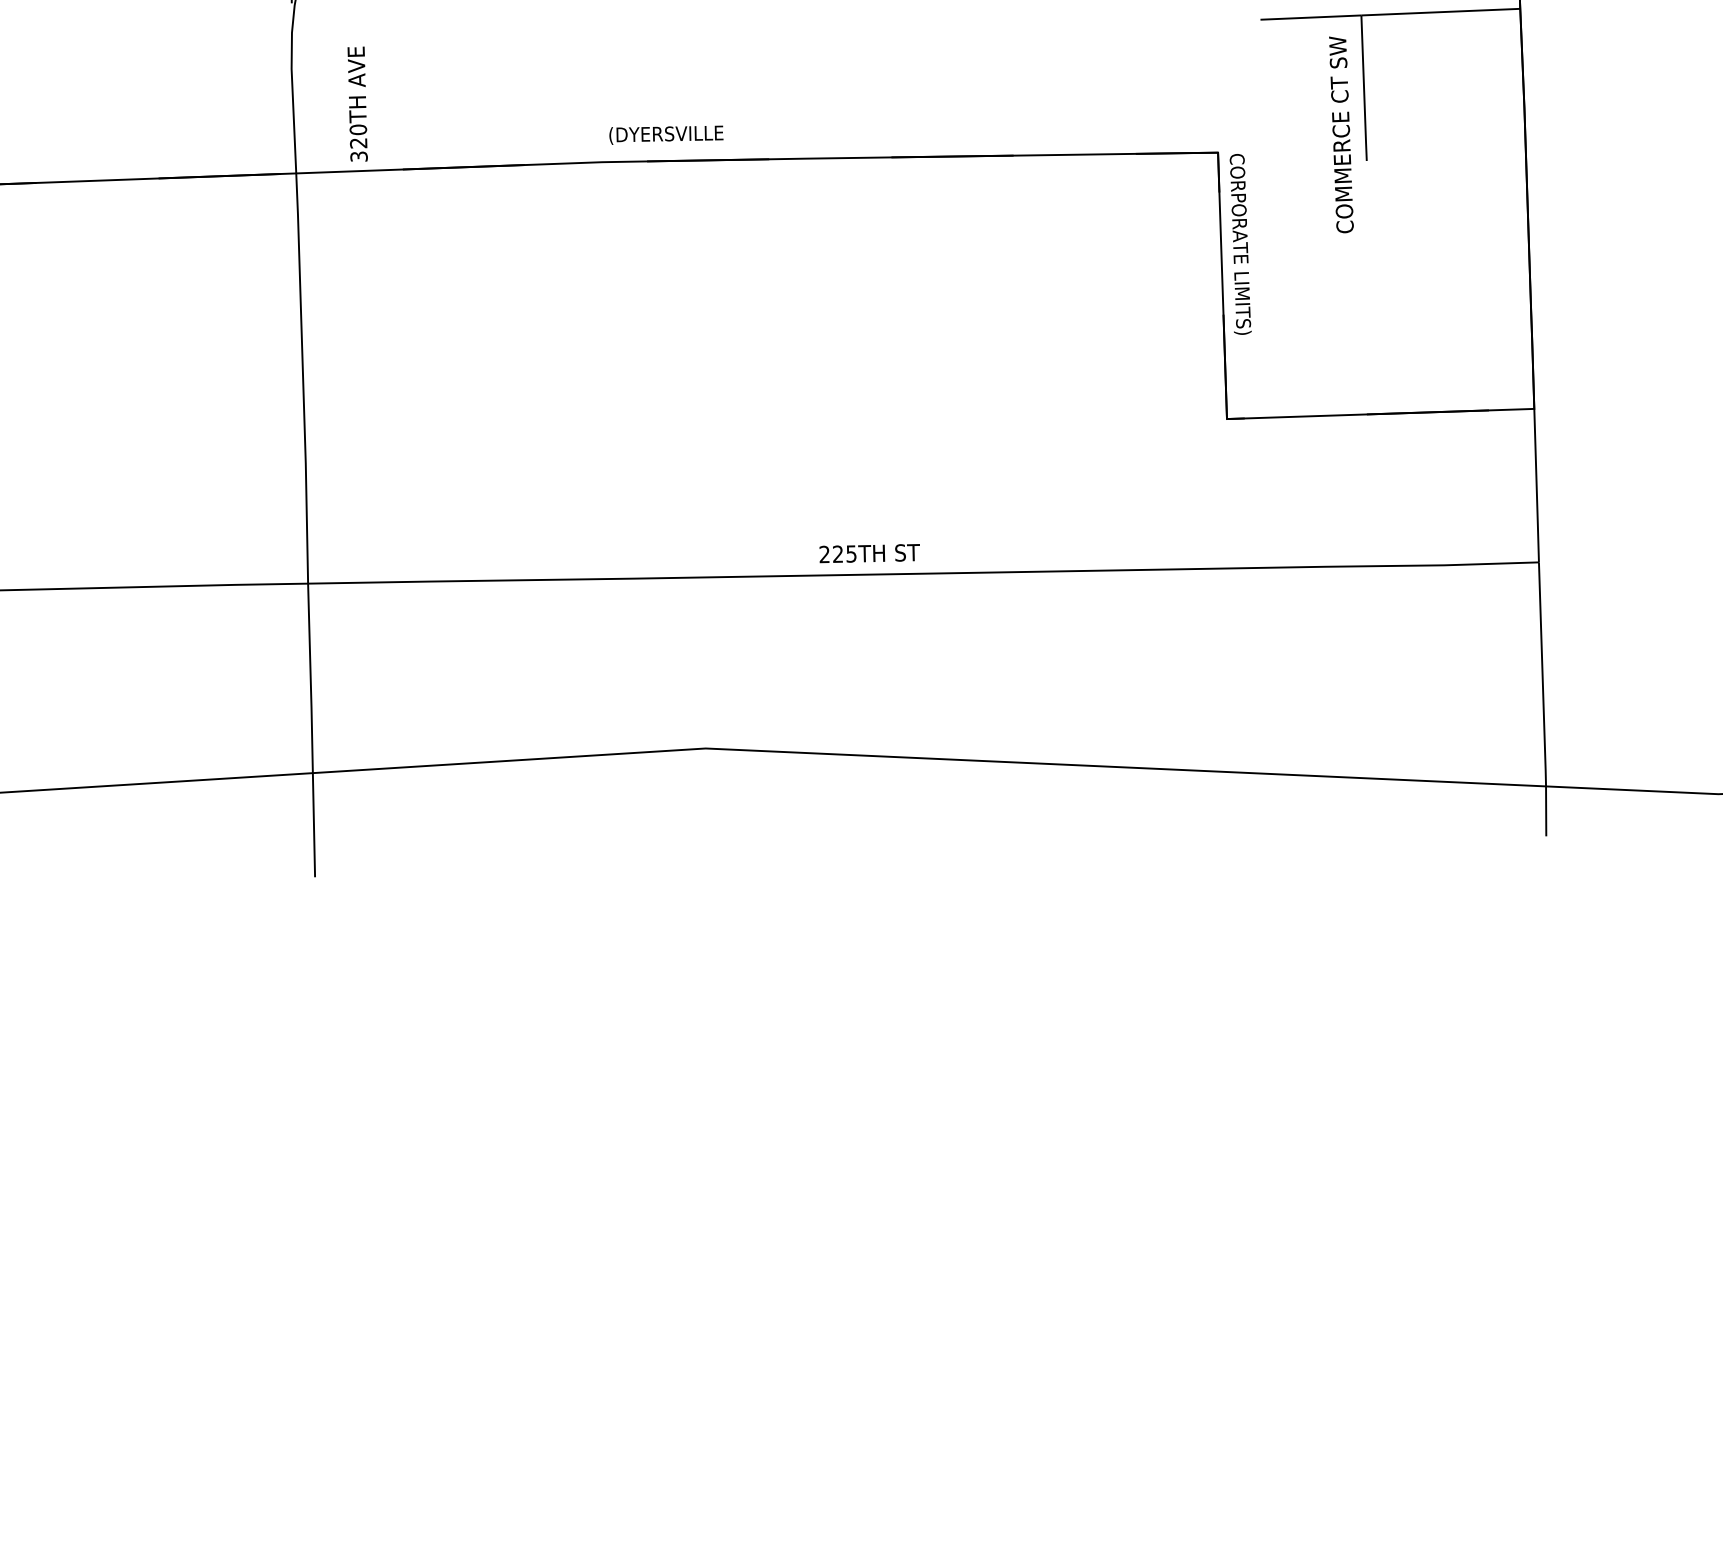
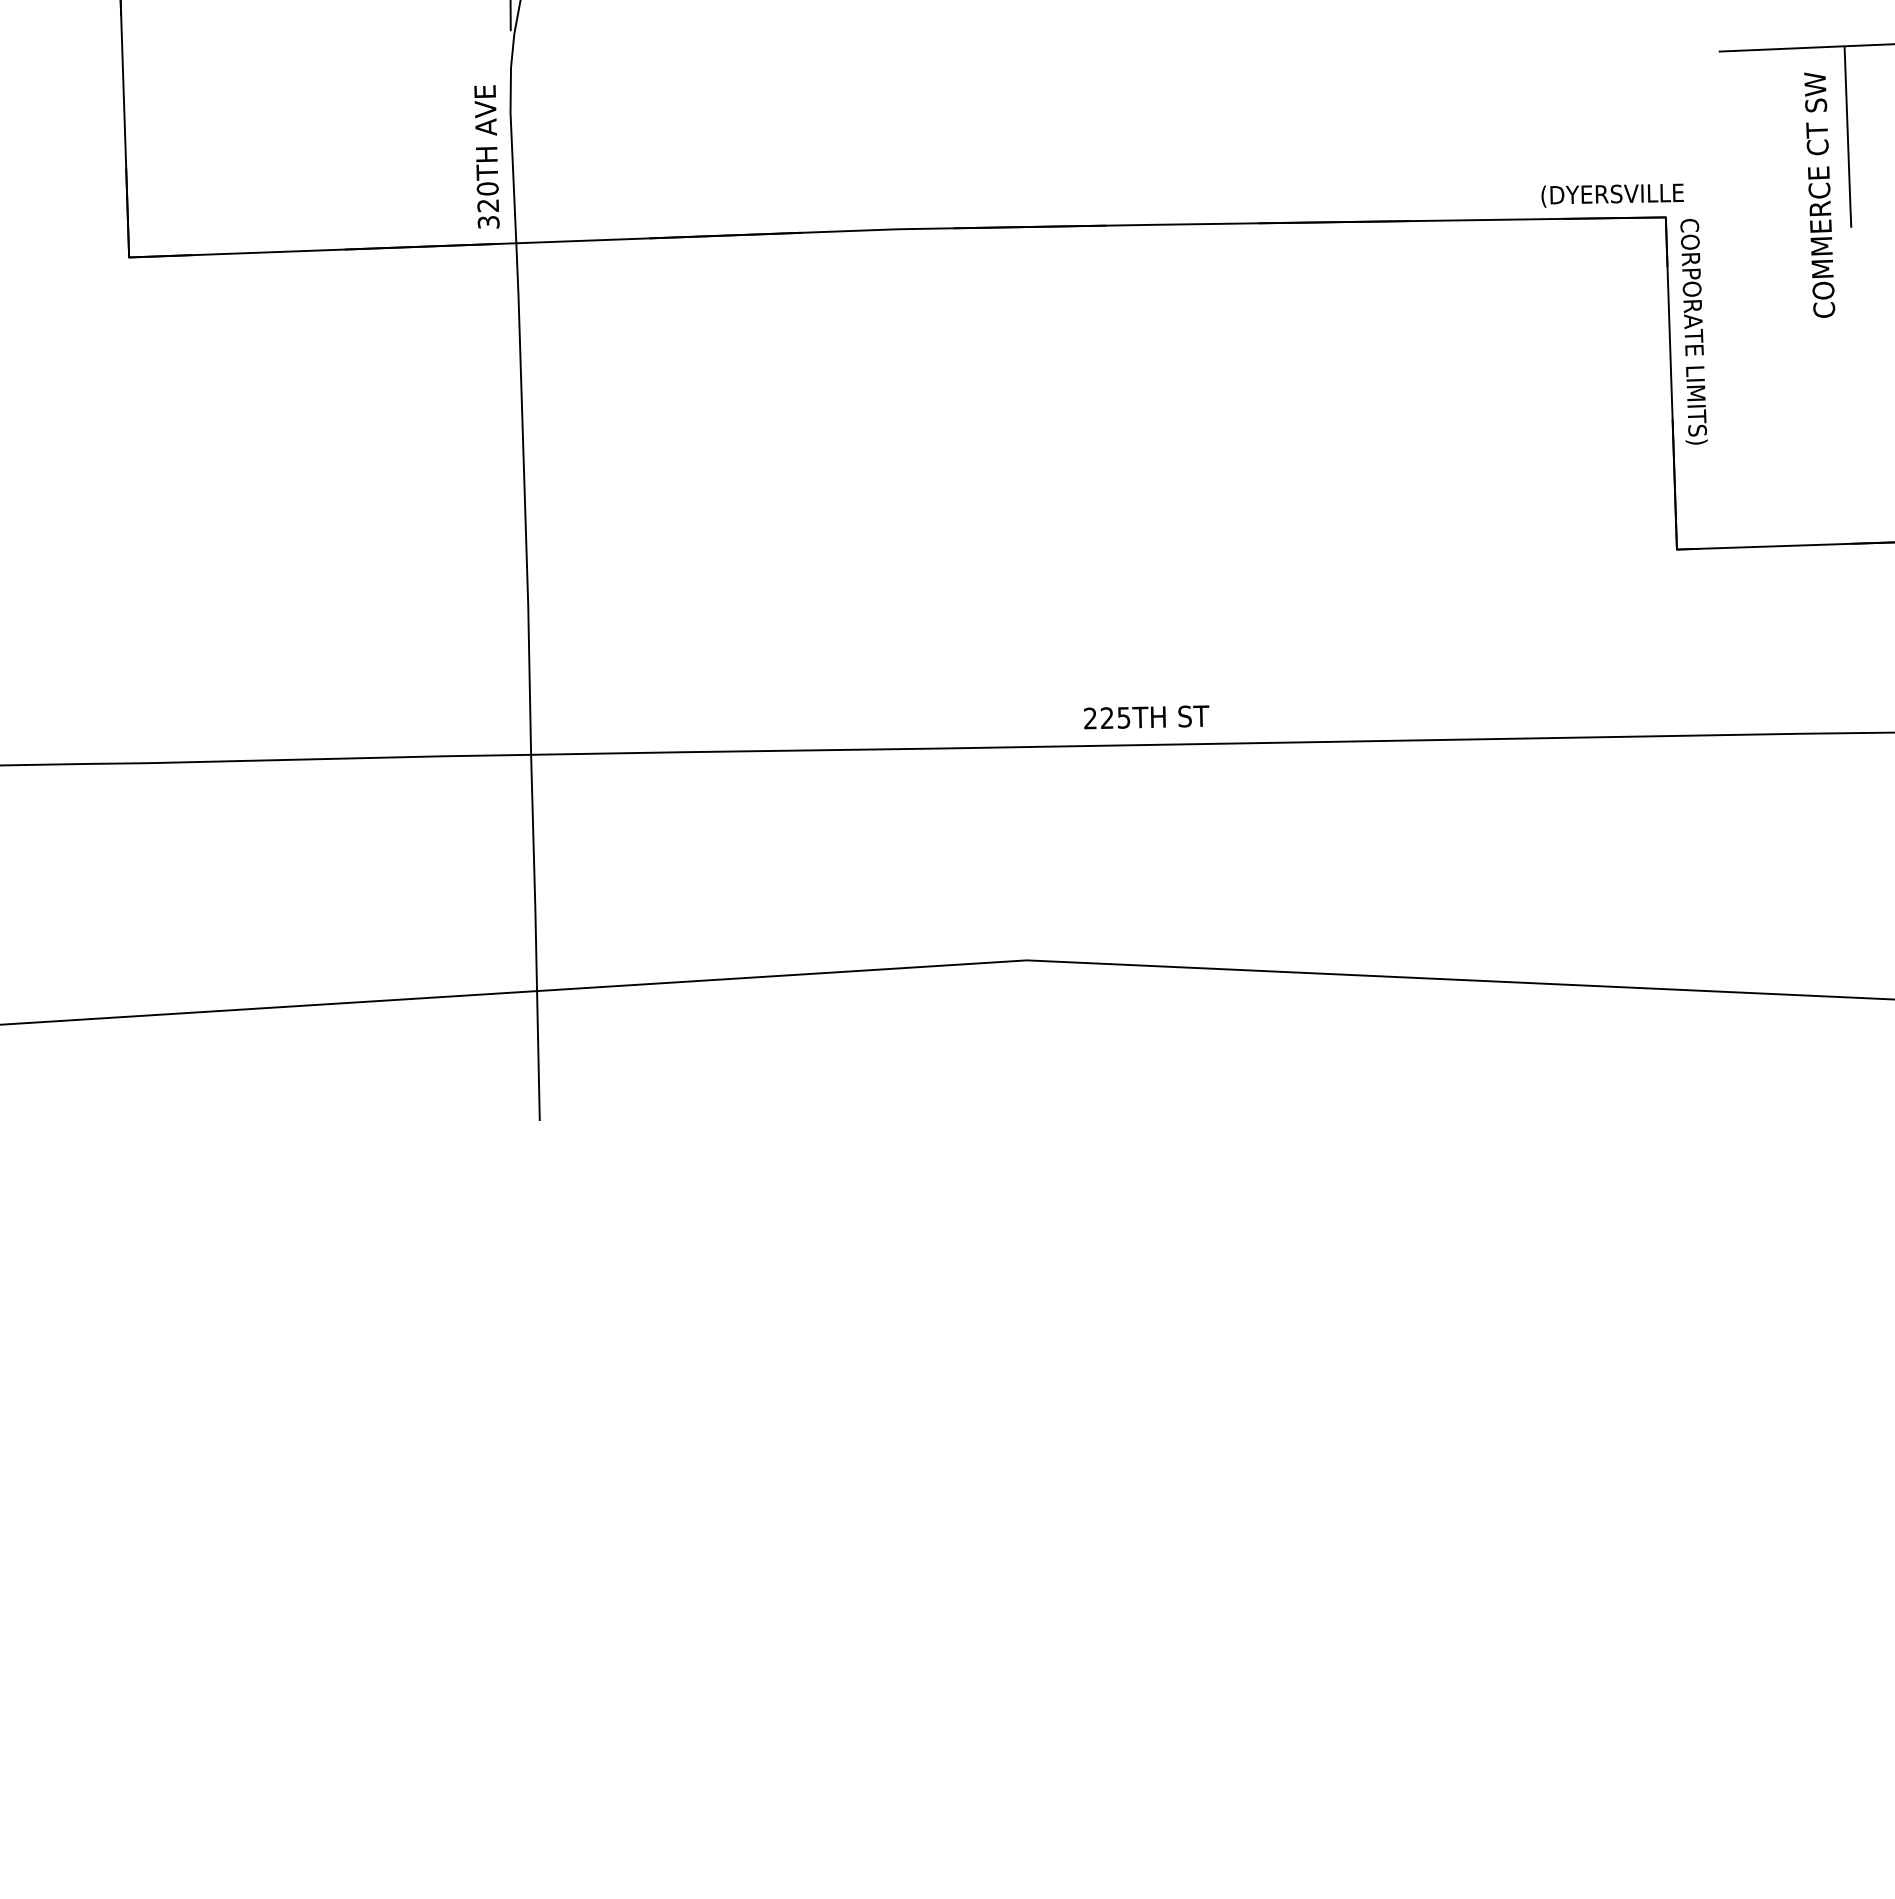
text: (357, 103) -> (486, 156), moved
text: (666, 134) -> (1612, 194), moved
text: (869, 553) -> (1146, 717), moved

